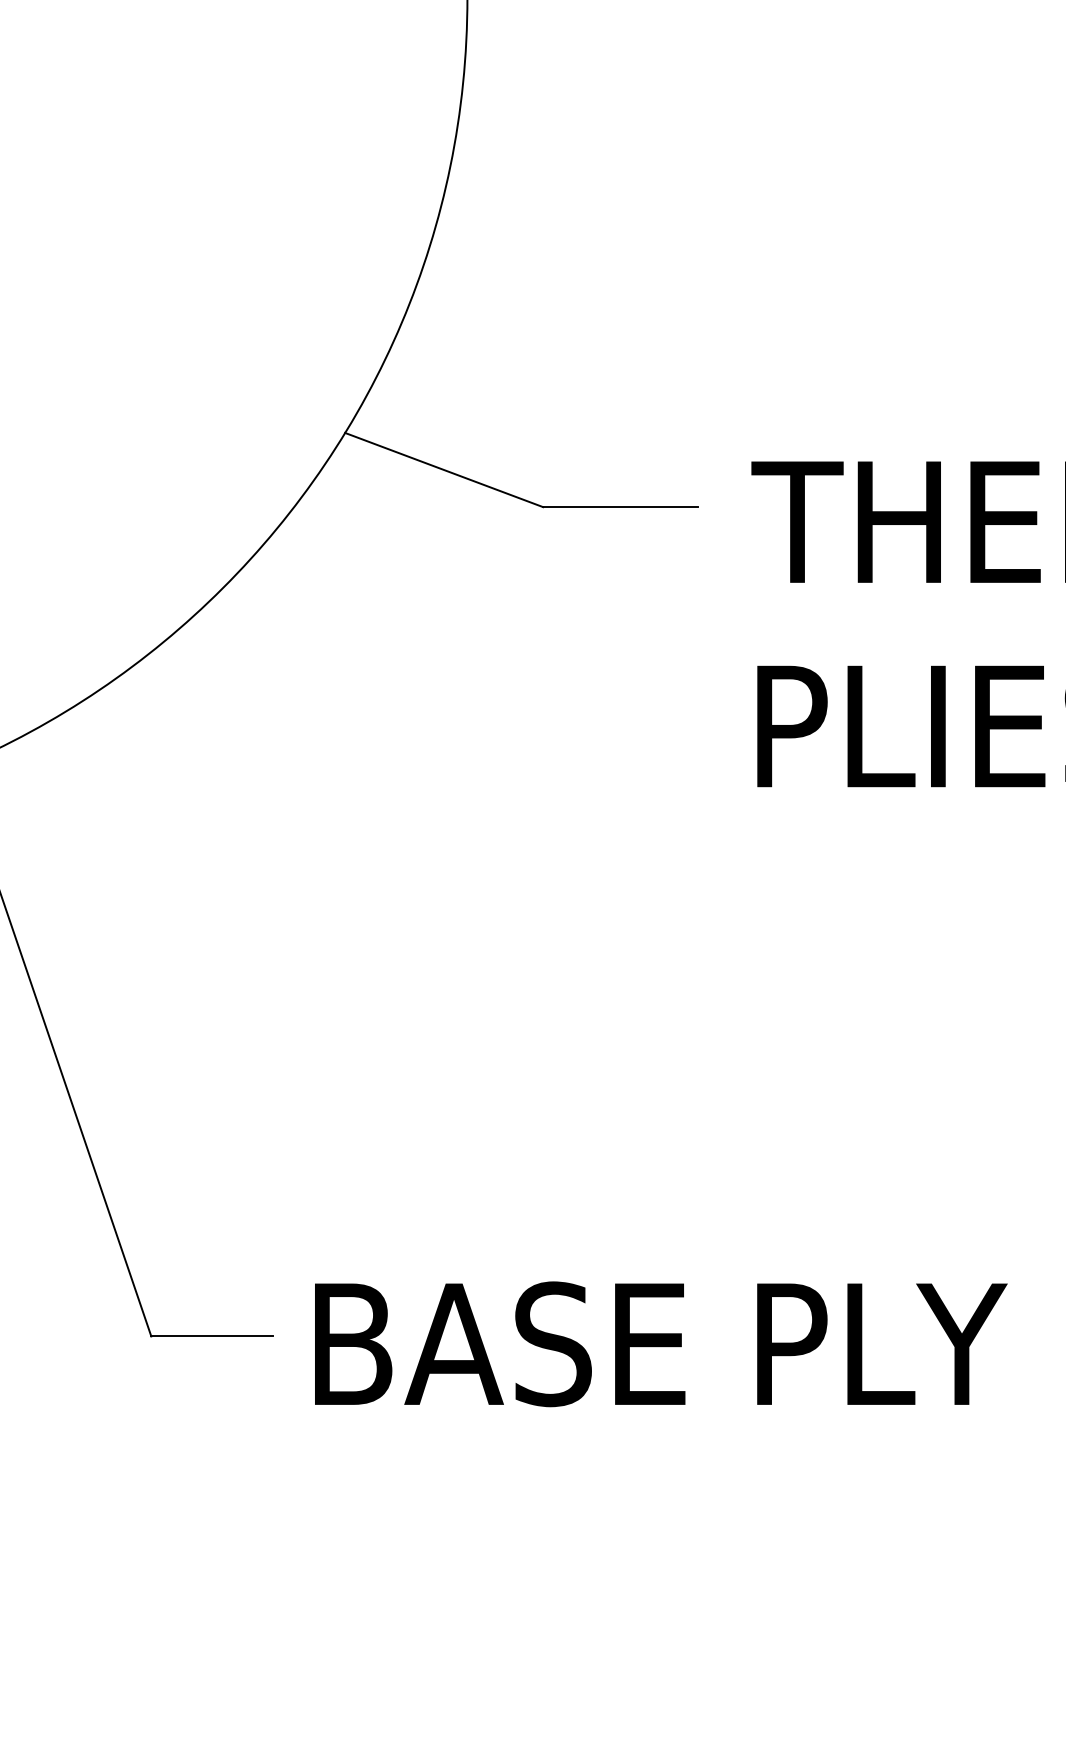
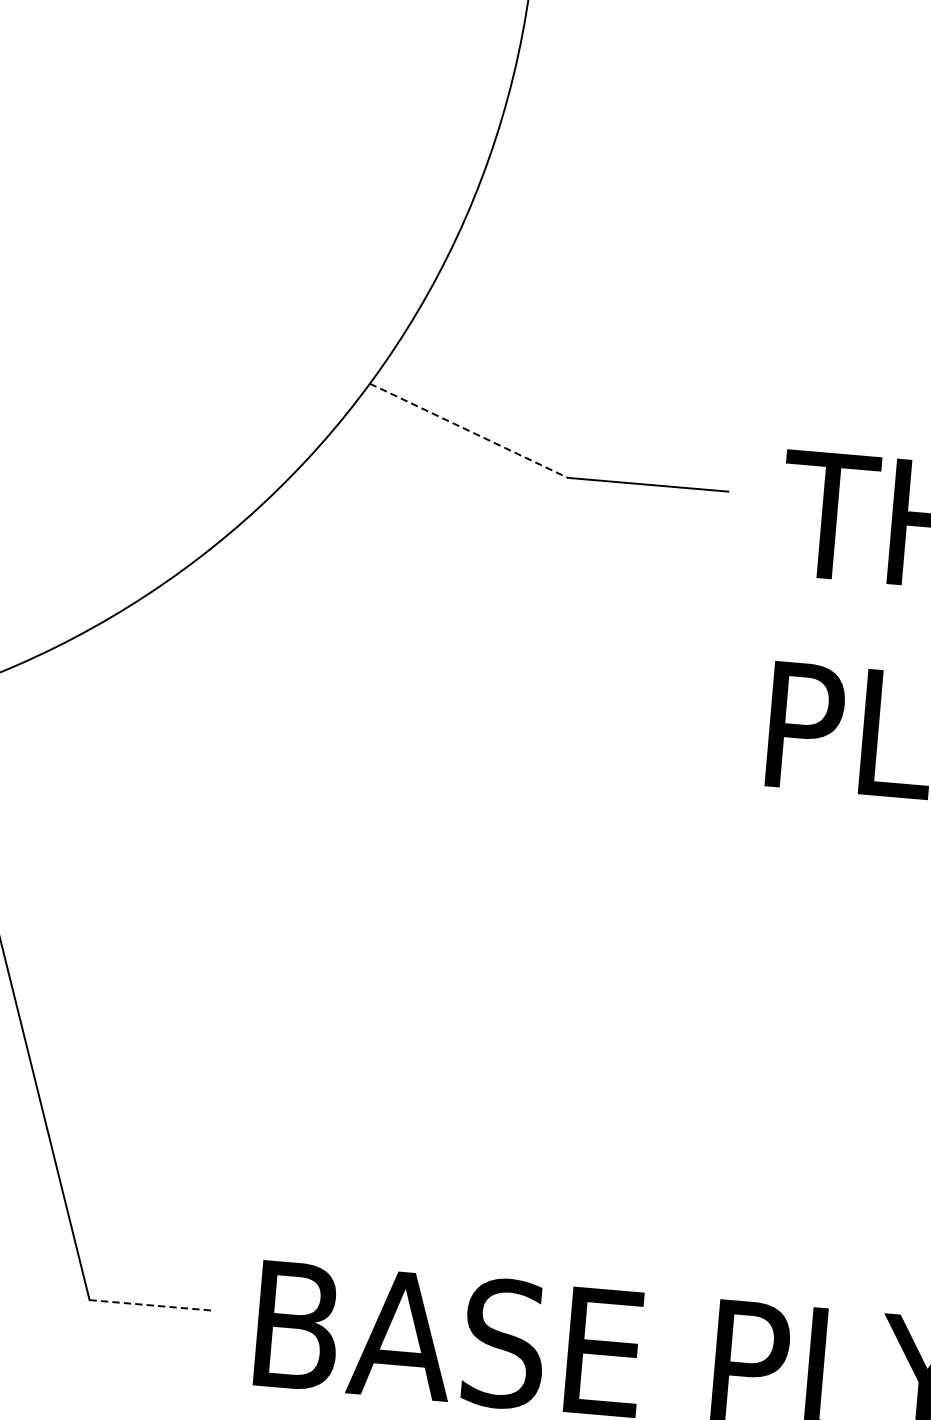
line: (444, 470) -> (469, 431), solid -> dashed
line: (211, 1336) -> (151, 1305), solid -> dashed

